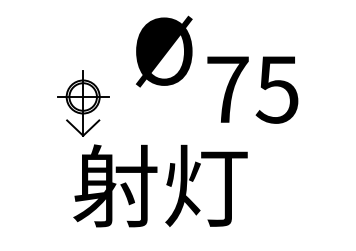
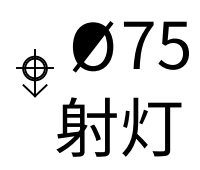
text: (164, 51) -> (93, 46), moved
text: (252, 89) -> (156, 45), moved
text: (160, 185) -> (118, 126), moved

